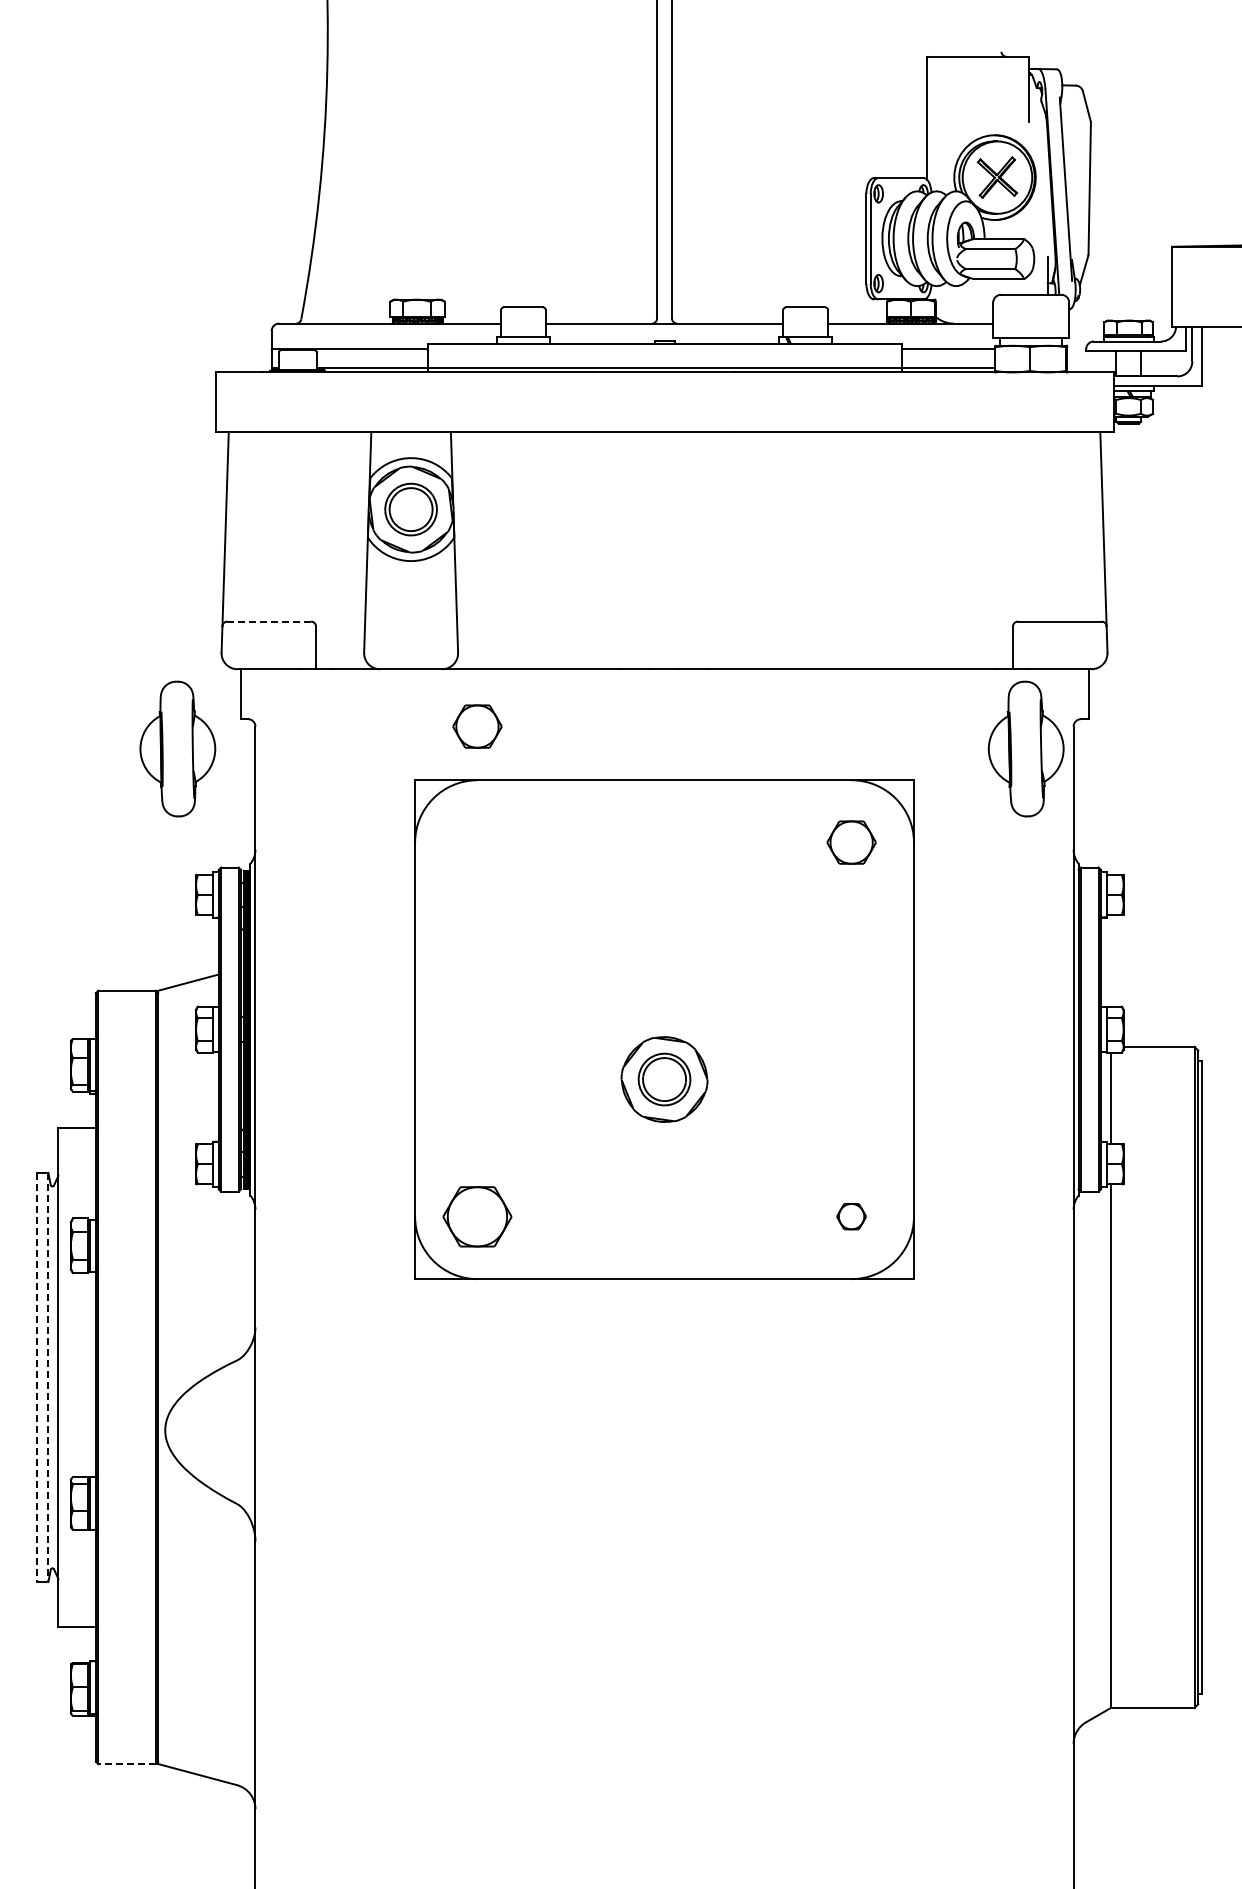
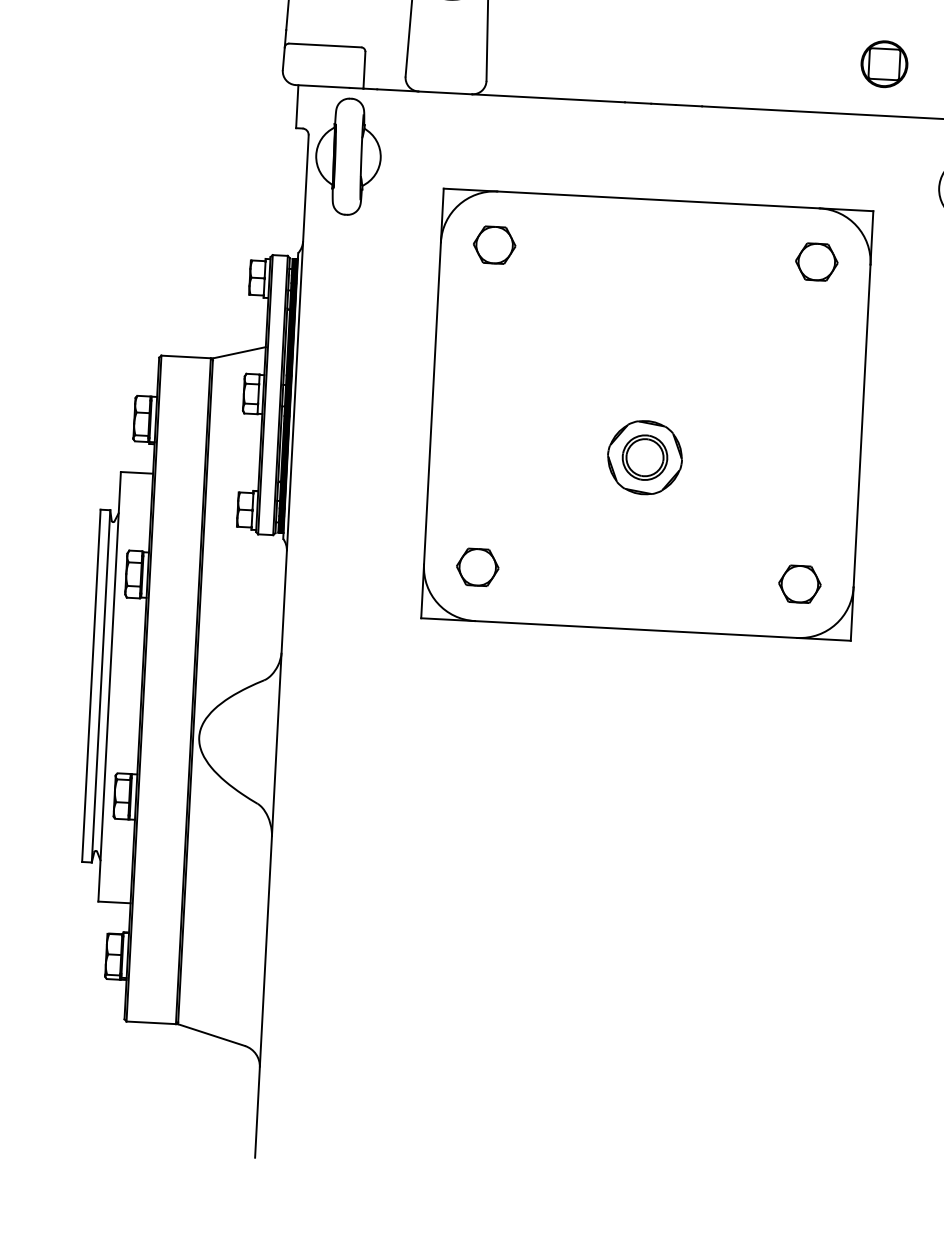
part: (917, 608) -> (884, 63), added
line: (269, 621) -> (325, 45), dashed -> solid
part: (477, 726) -> (494, 245), moved
part: (177, 748) -> (348, 156), moved
part: (477, 1216) -> (477, 567), size x0.71
part: (851, 1216) -> (799, 584), size x1.67
line: (37, 1377) -> (91, 685), dashed -> solid
line: (48, 1377) -> (101, 686), dashed -> solid
line: (127, 1764) -> (151, 1023), dashed -> solid

